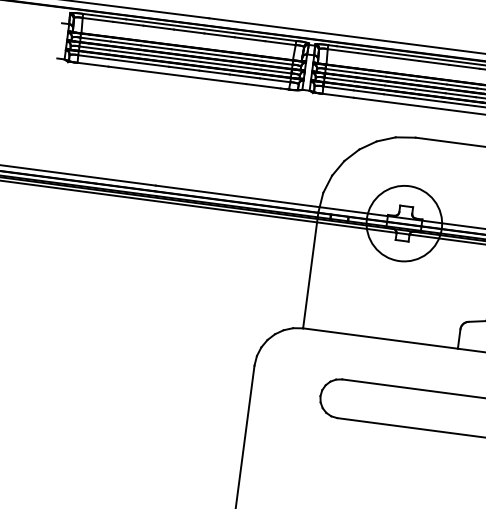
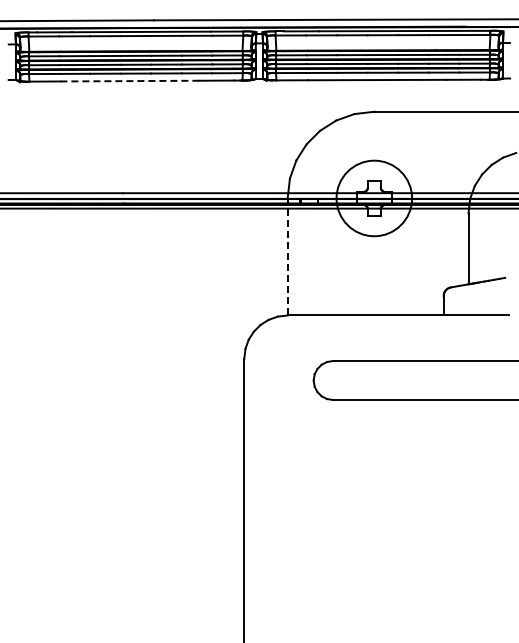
line: (176, 75) -> (129, 81), solid -> dashed
line: (310, 269) -> (287, 256), solid -> dashed

